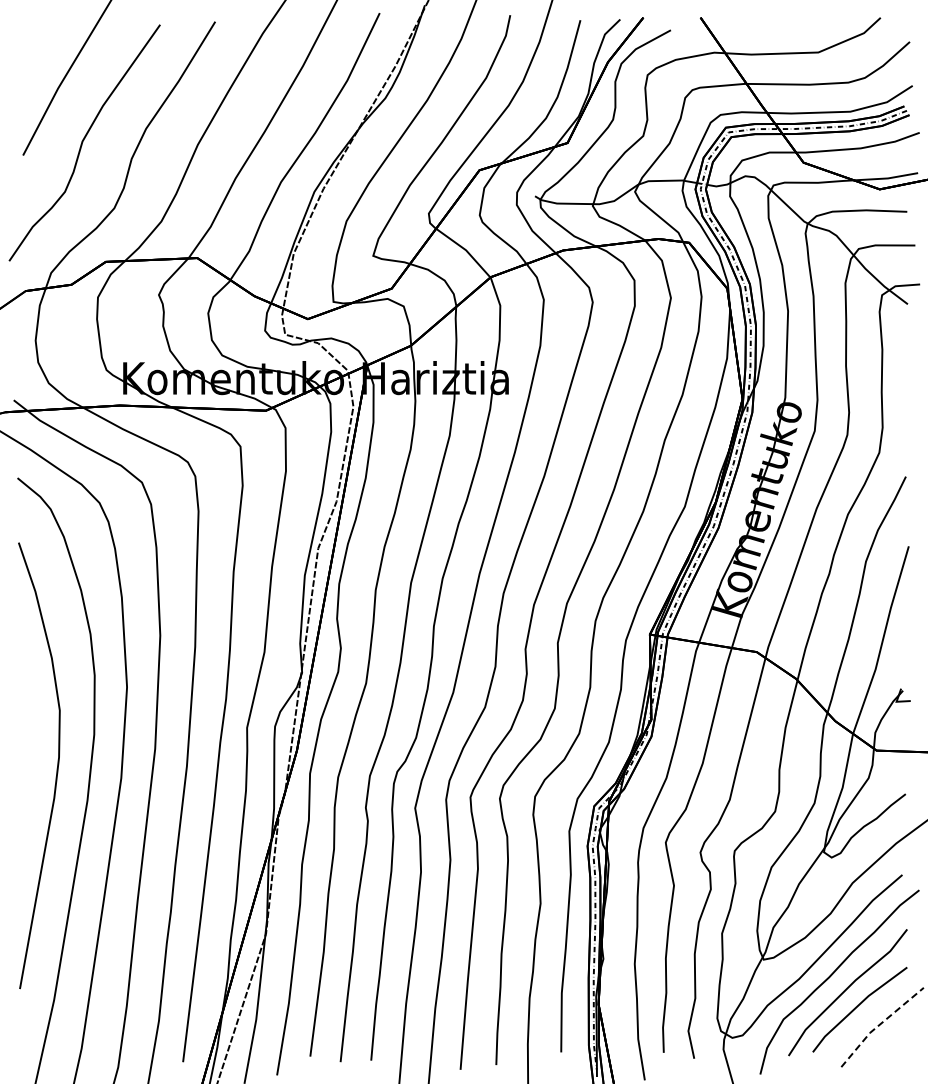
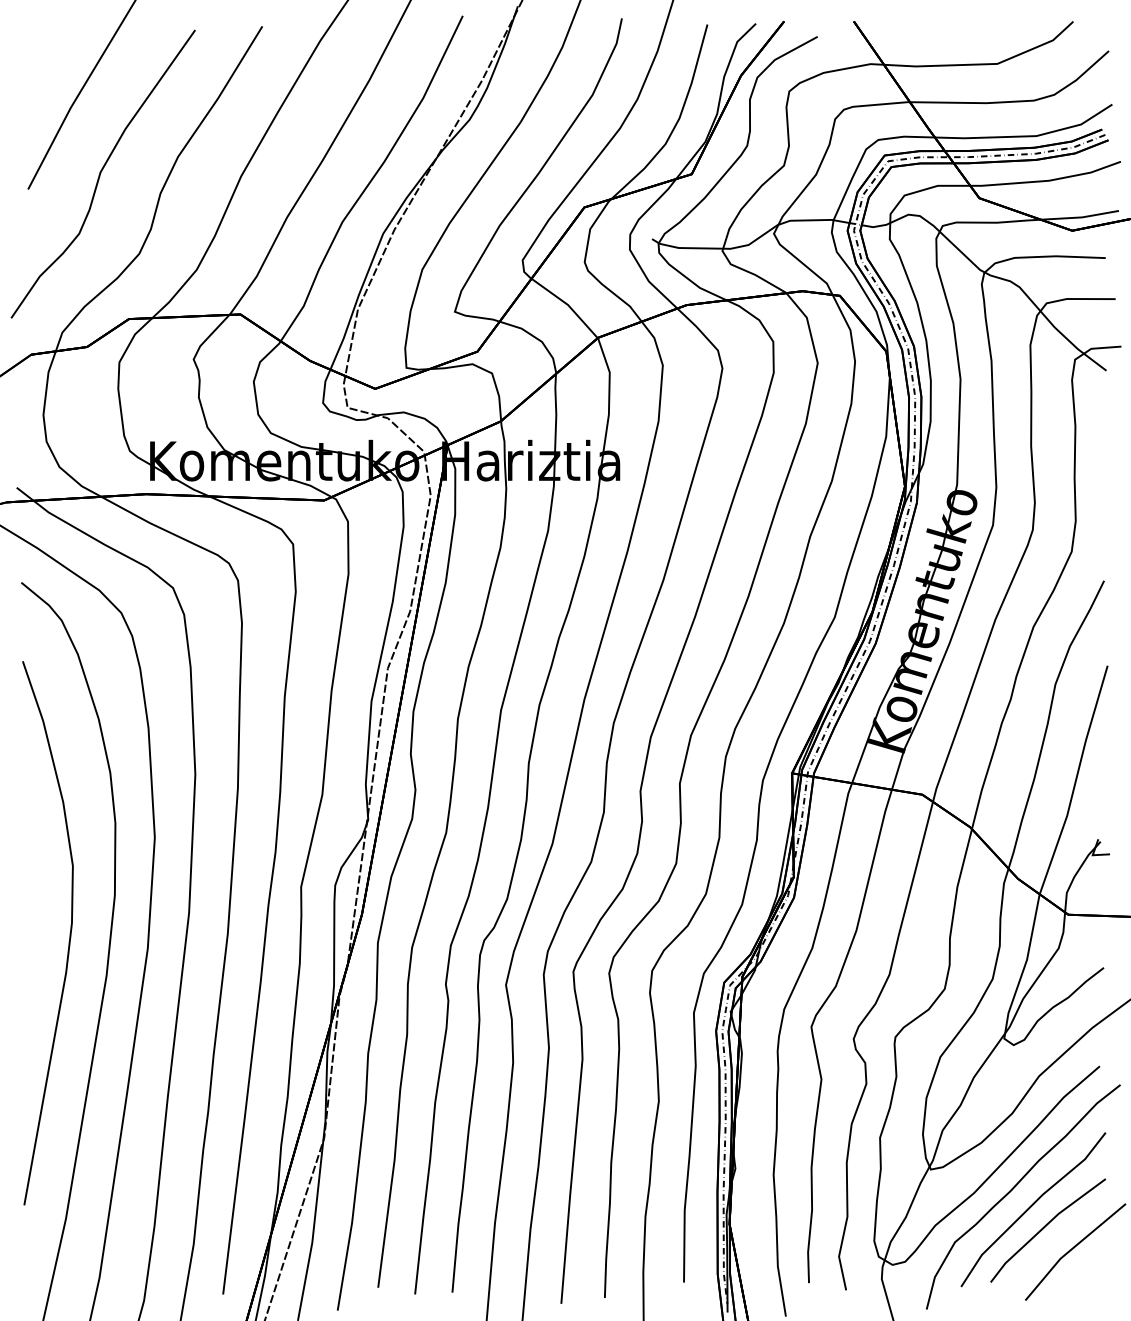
line: (879, 1024) -> (1071, 1248), dashed -> solid

